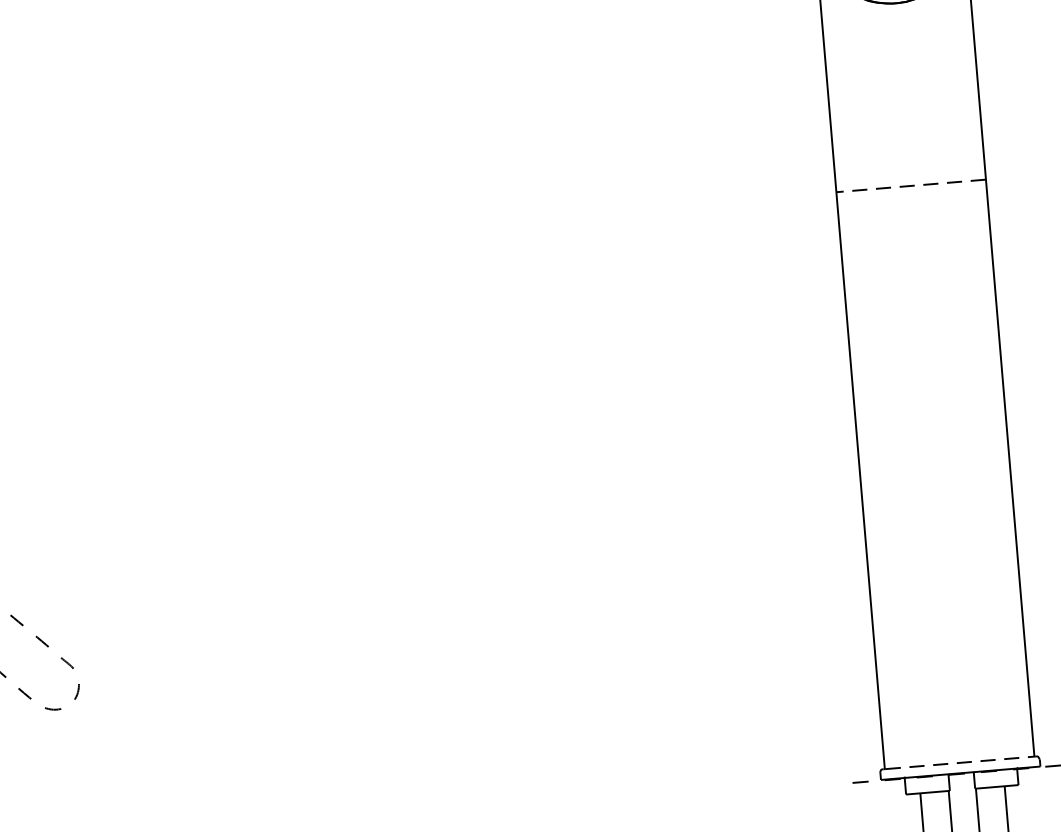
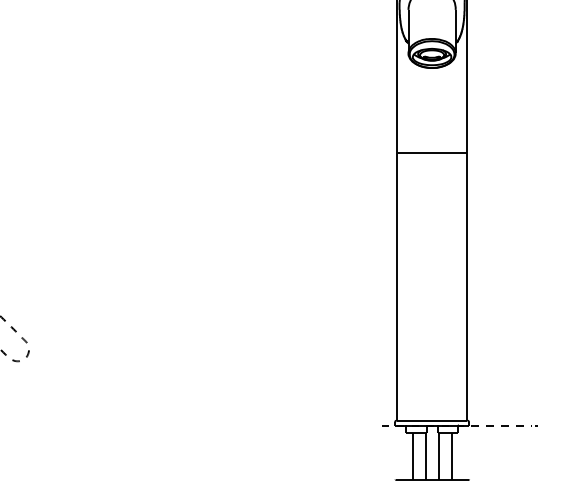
line: (912, 185) -> (432, 152), dashed -> solid
line: (960, 762) -> (432, 420), dashed -> solid

